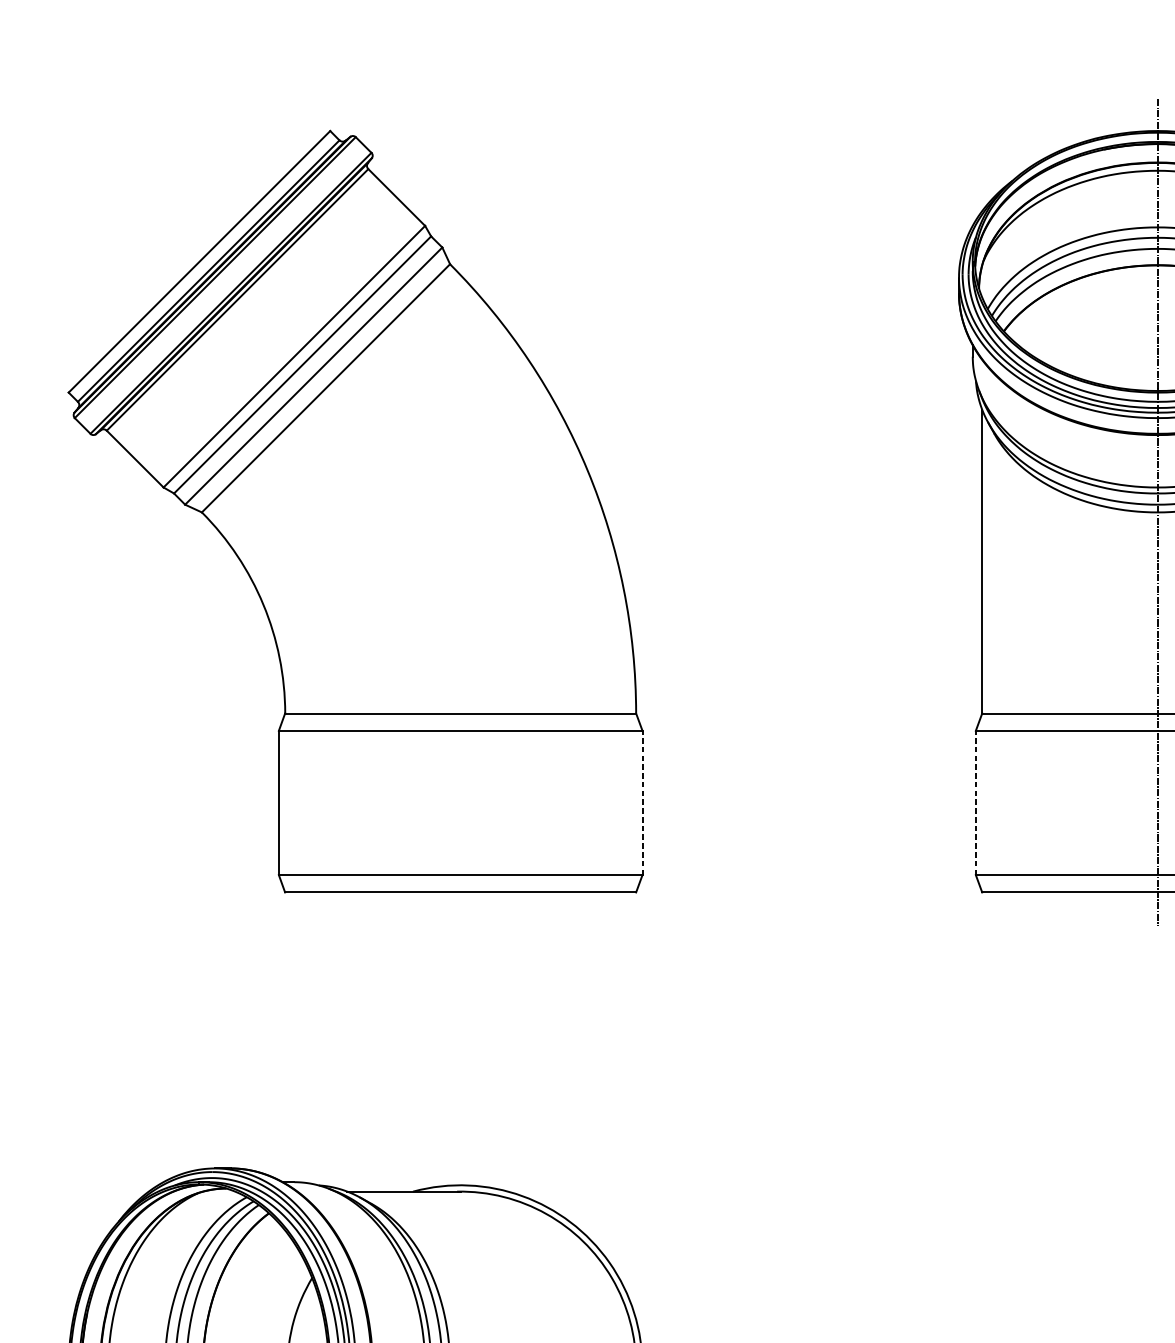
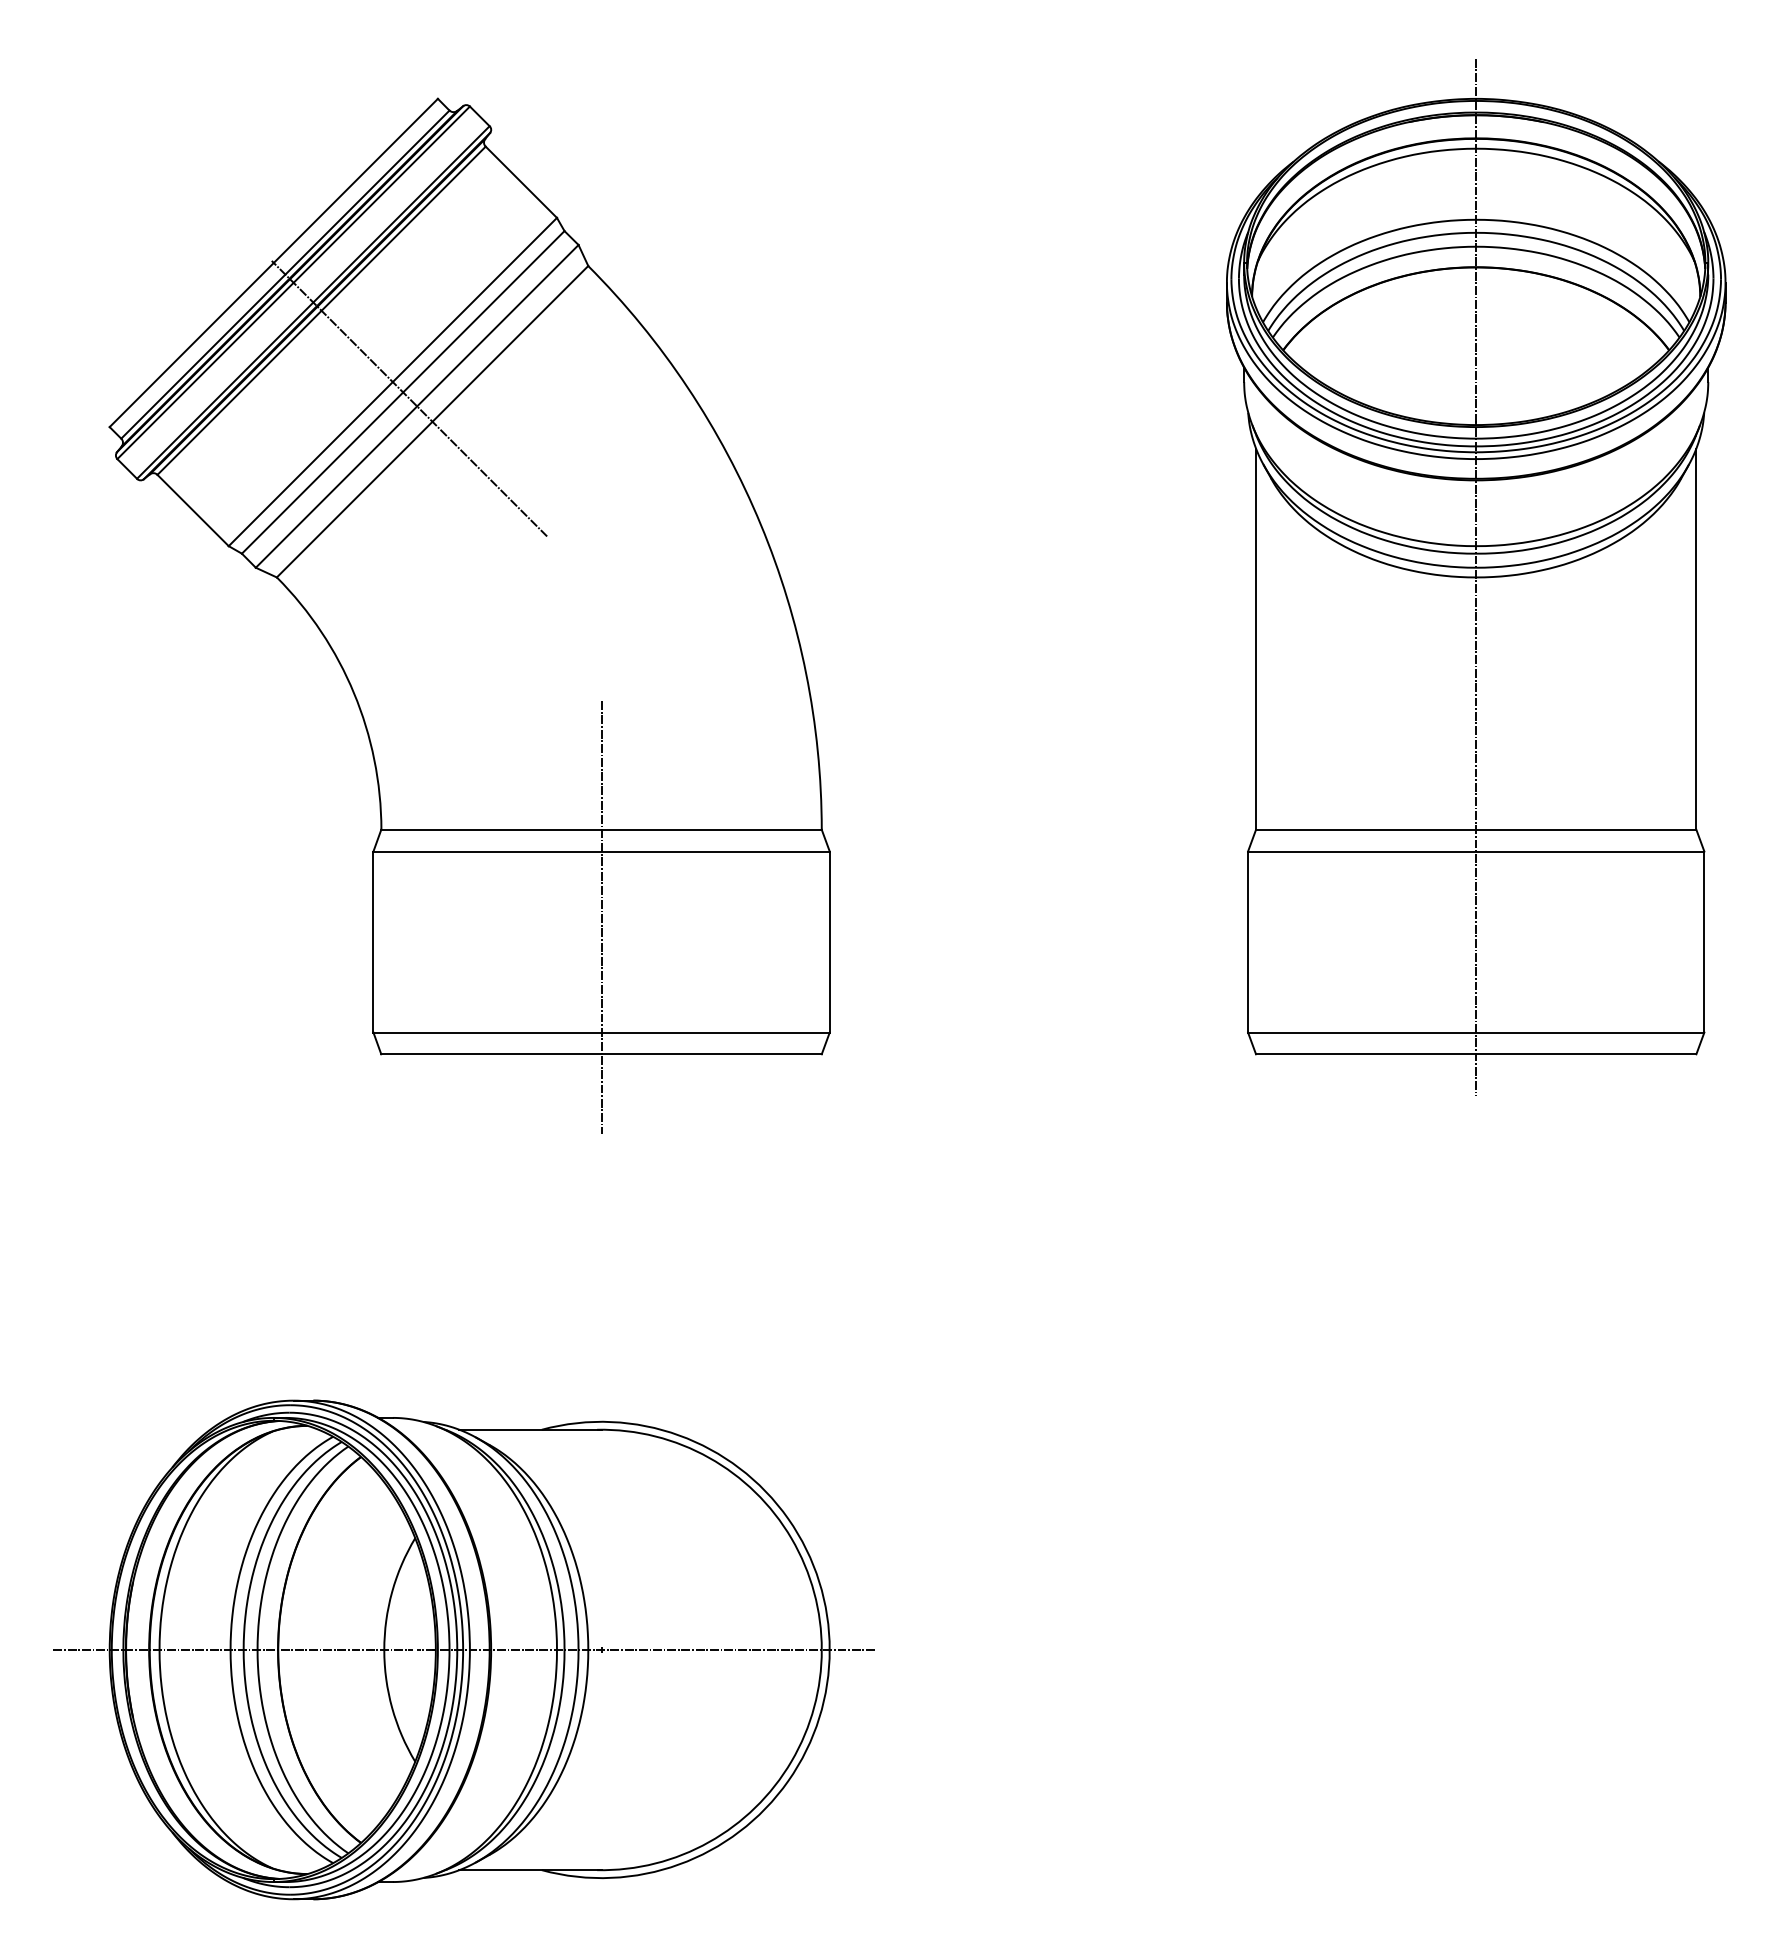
line: (307, 369) -> (409, 398), added
line: (460, 783) -> (601, 917), added
line: (642, 803) -> (829, 942), dashed -> solid
line: (976, 803) -> (1248, 942), dashed -> solid

